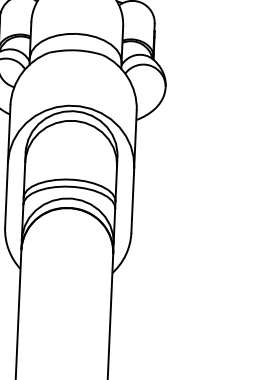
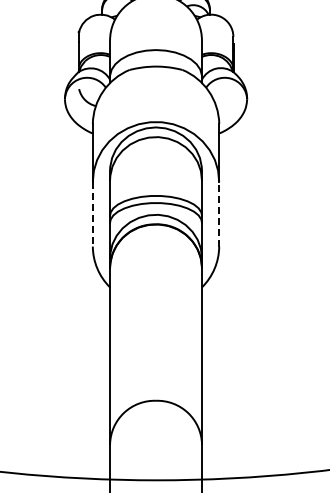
line: (6, 195) -> (92, 214), solid -> dashed
line: (133, 199) -> (219, 213), solid -> dashed

